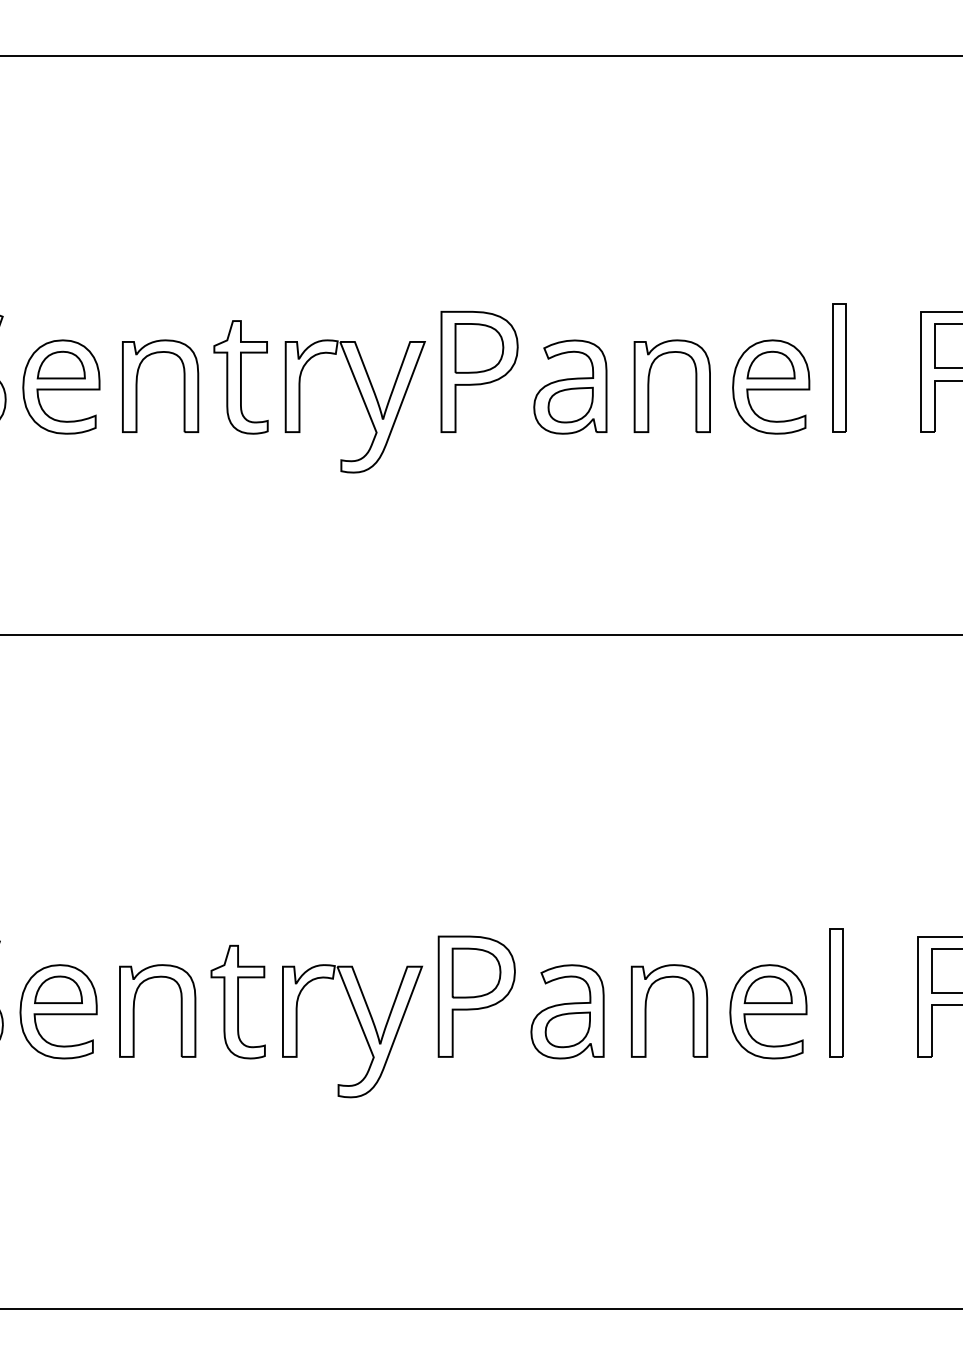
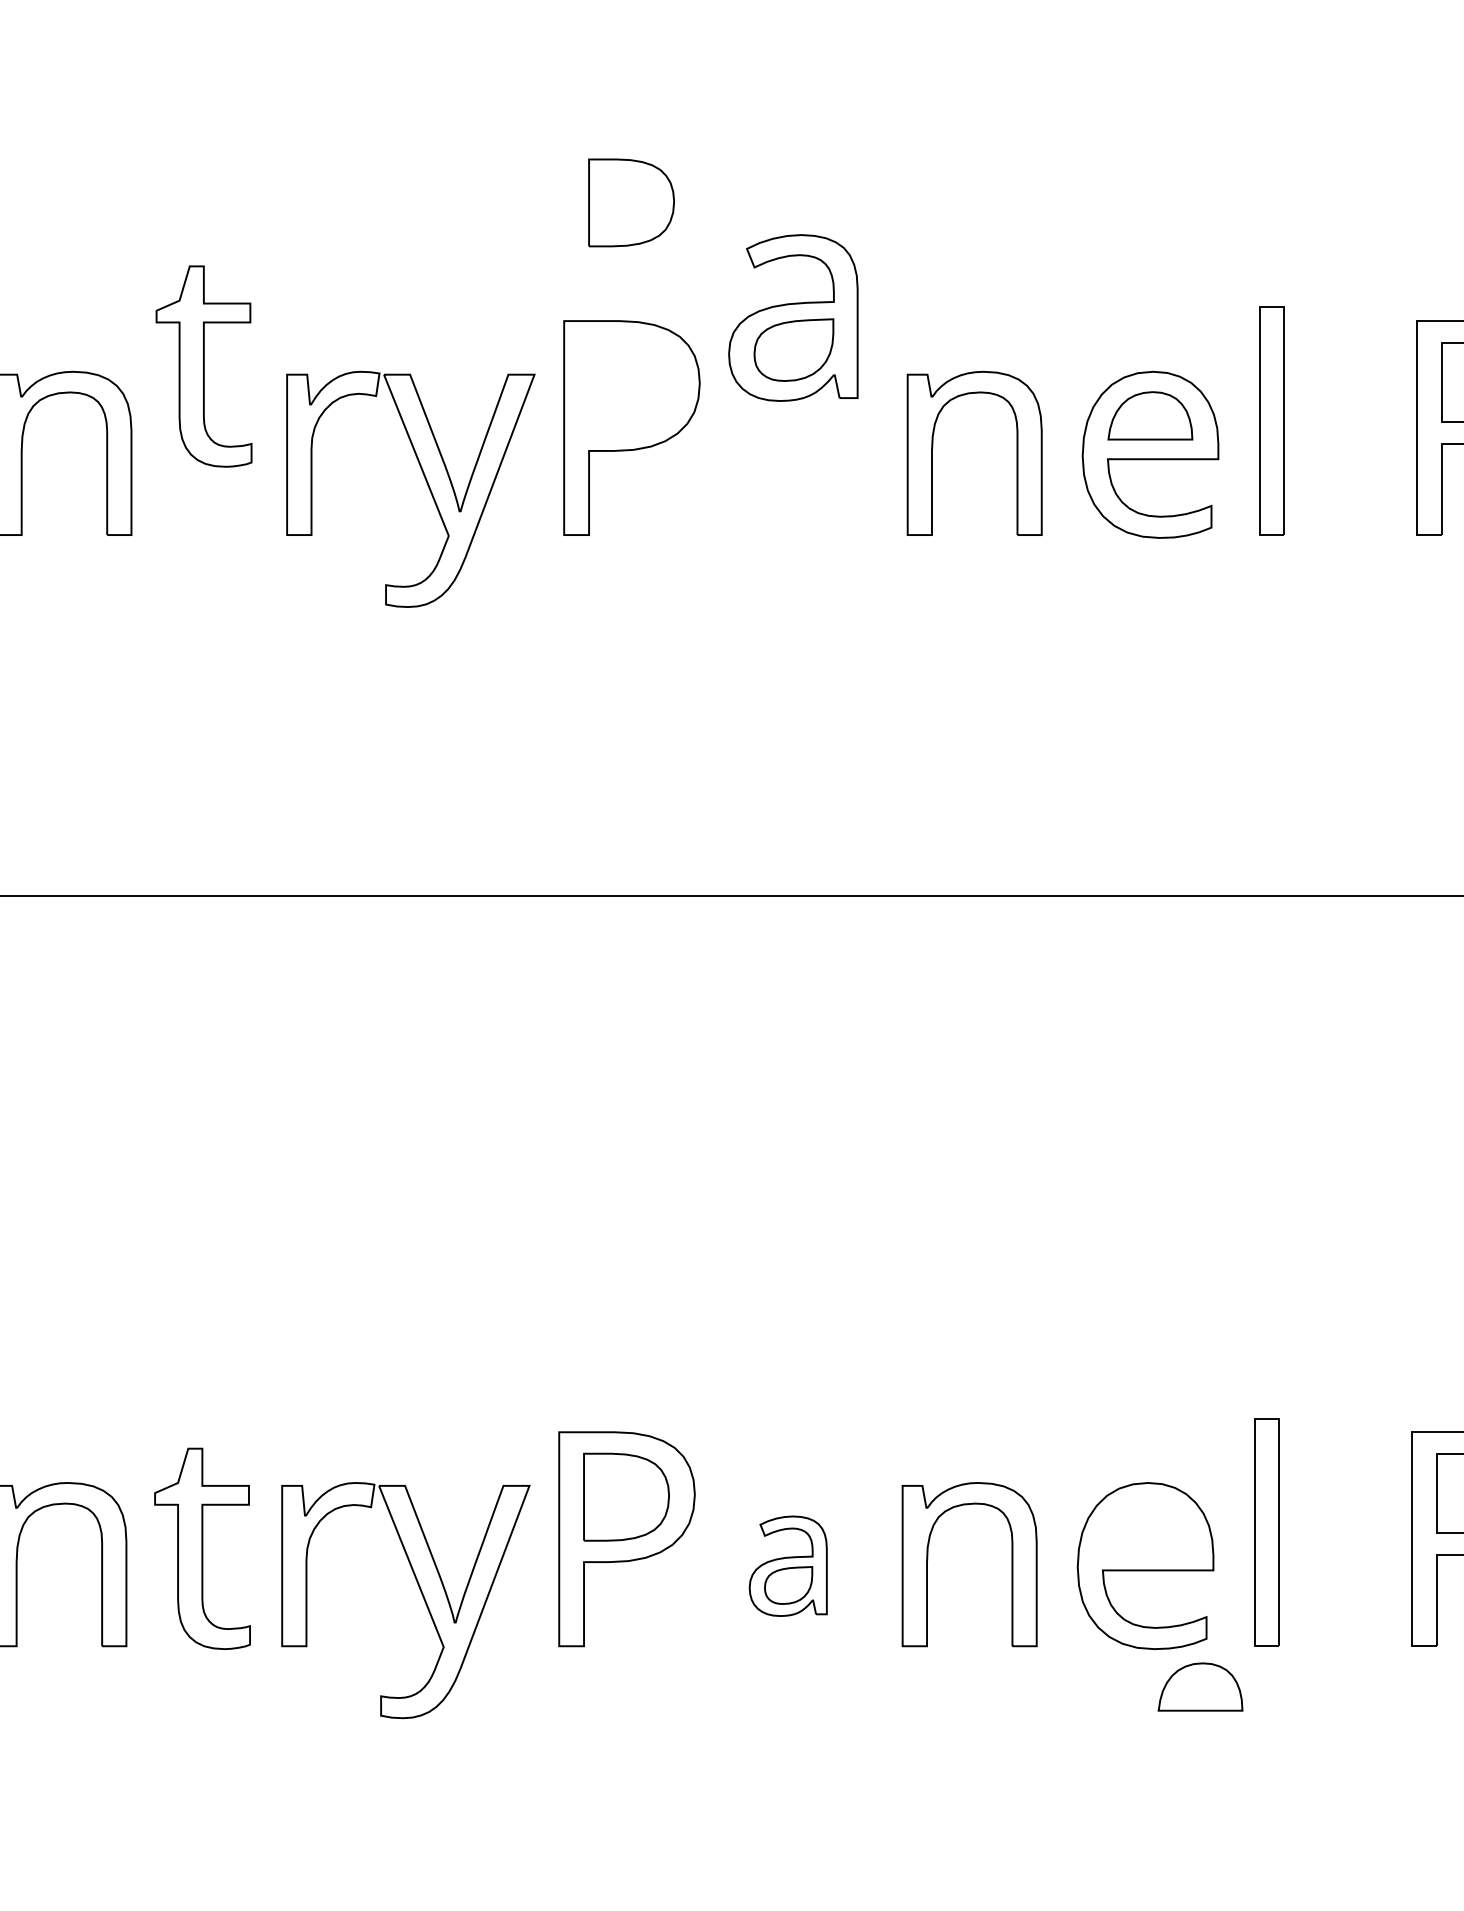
part: (479, 348) -> (631, 203), moved
part: (240, 377) -> (203, 366), moved
part: (570, 386) -> (793, 316), moved
part: (767, 989) -> (1199, 1686), moved
part: (567, 1011) -> (788, 1565), size x0.6

